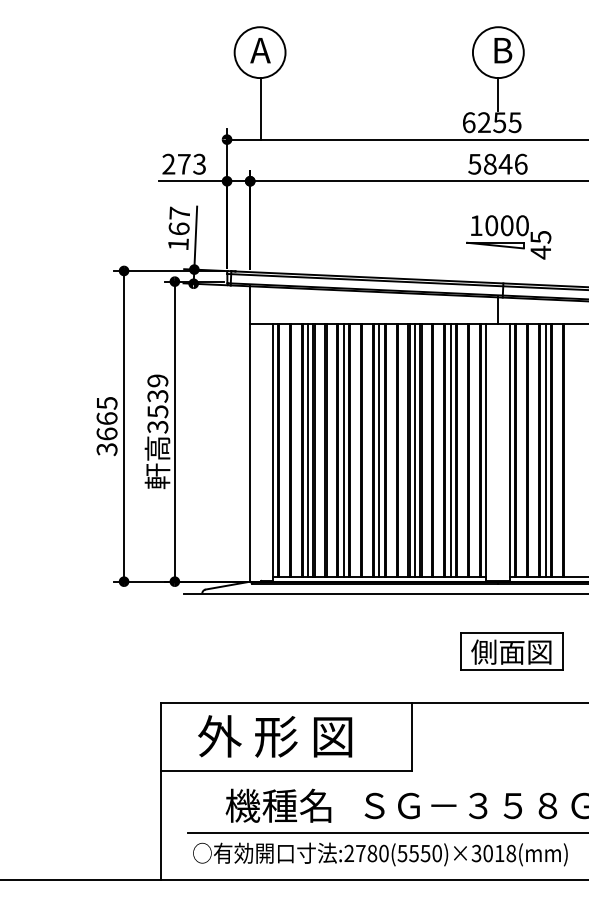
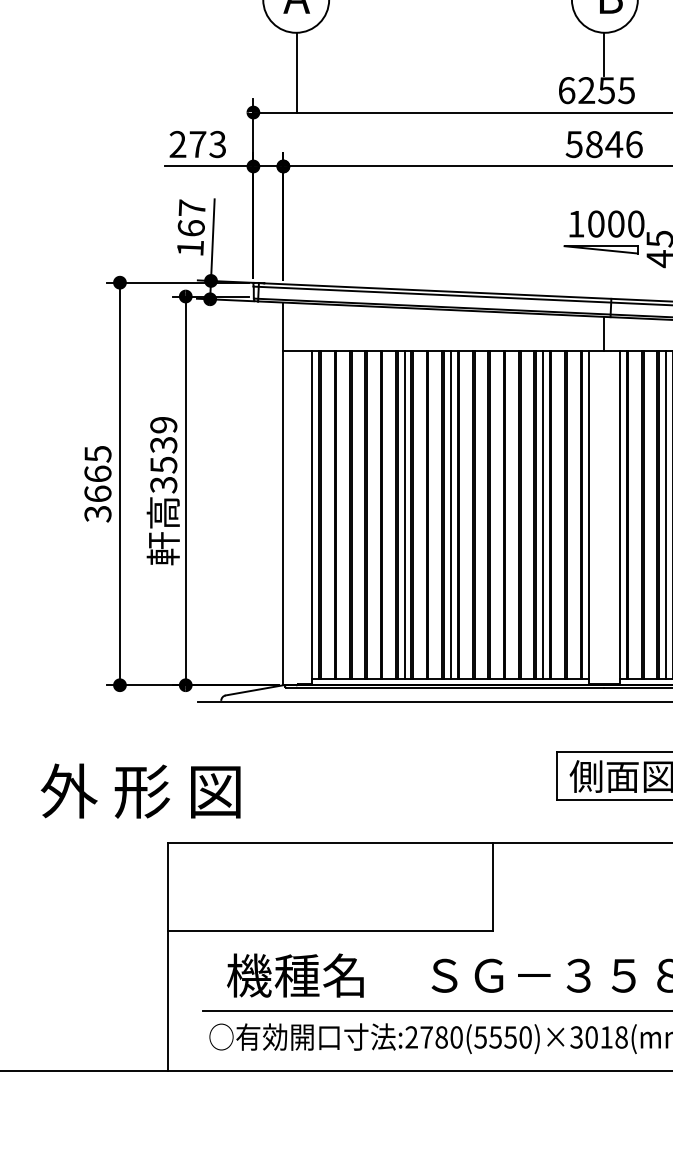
line: (308, 449) -> (358, 513), removed
line: (414, 449) -> (496, 513), removed
text: (275, 736) -> (141, 791), moved
text: (278, 805) -> (295, 975), moved

